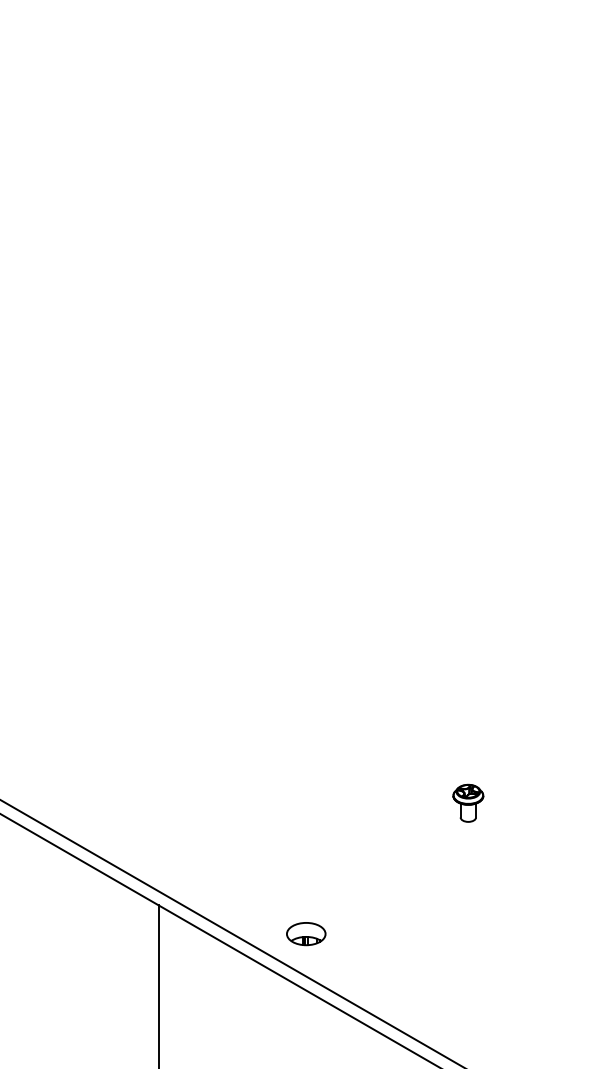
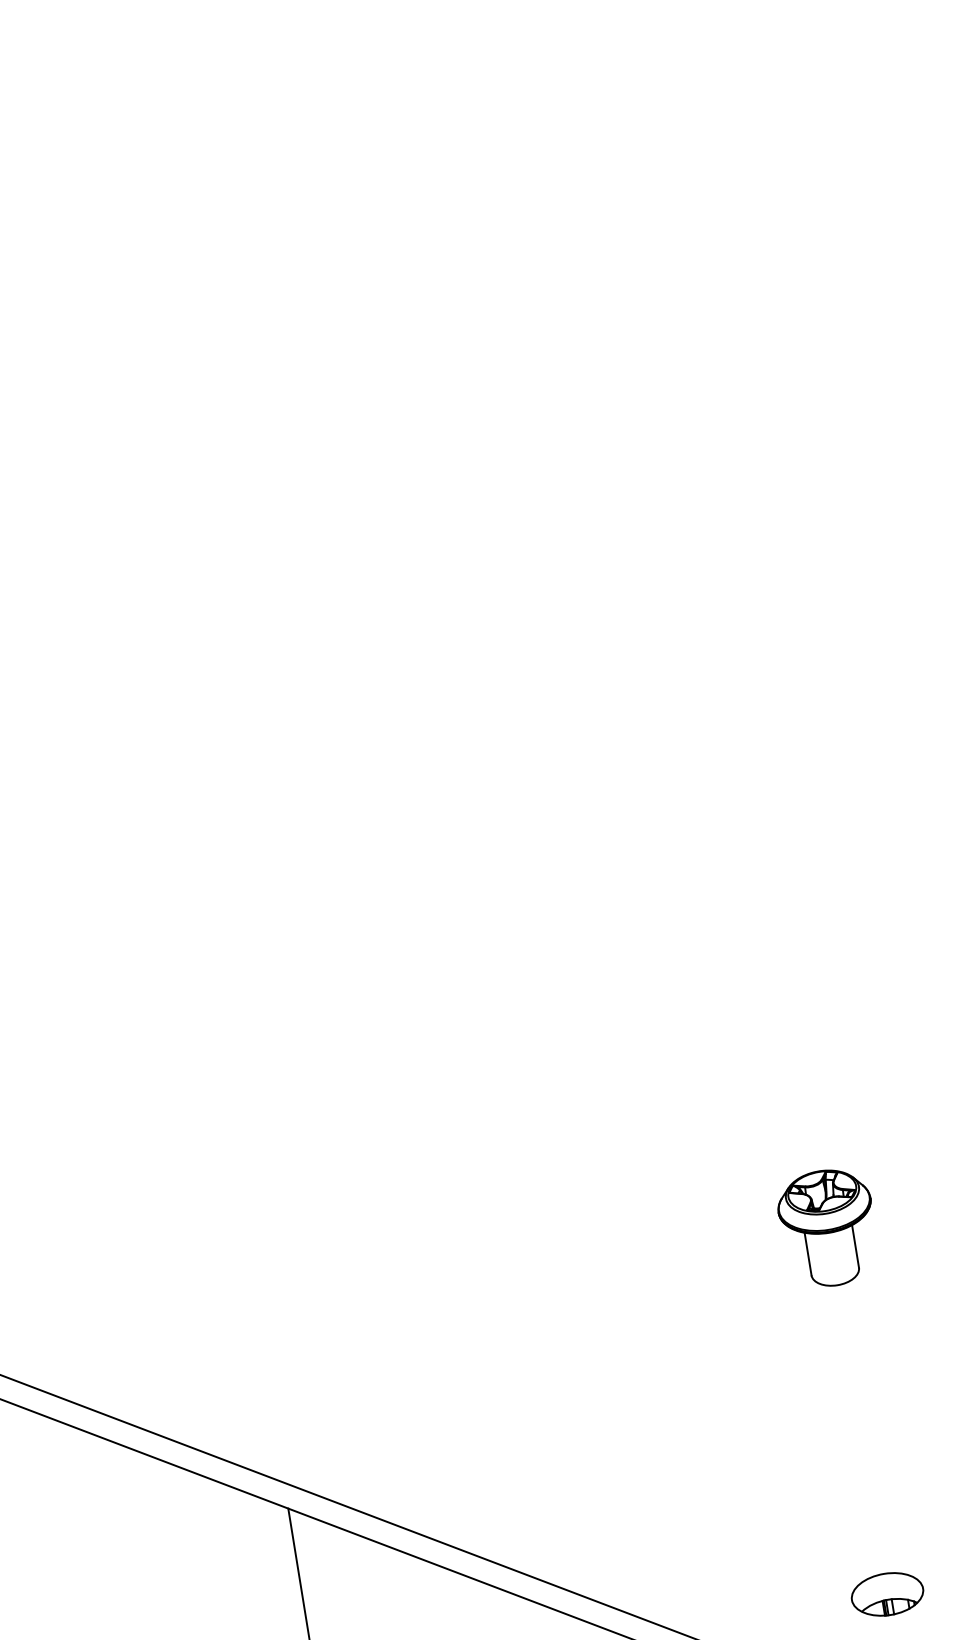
part: (468, 803) -> (828, 1228), size x1.67
part: (306, 934) -> (888, 1595), moved

